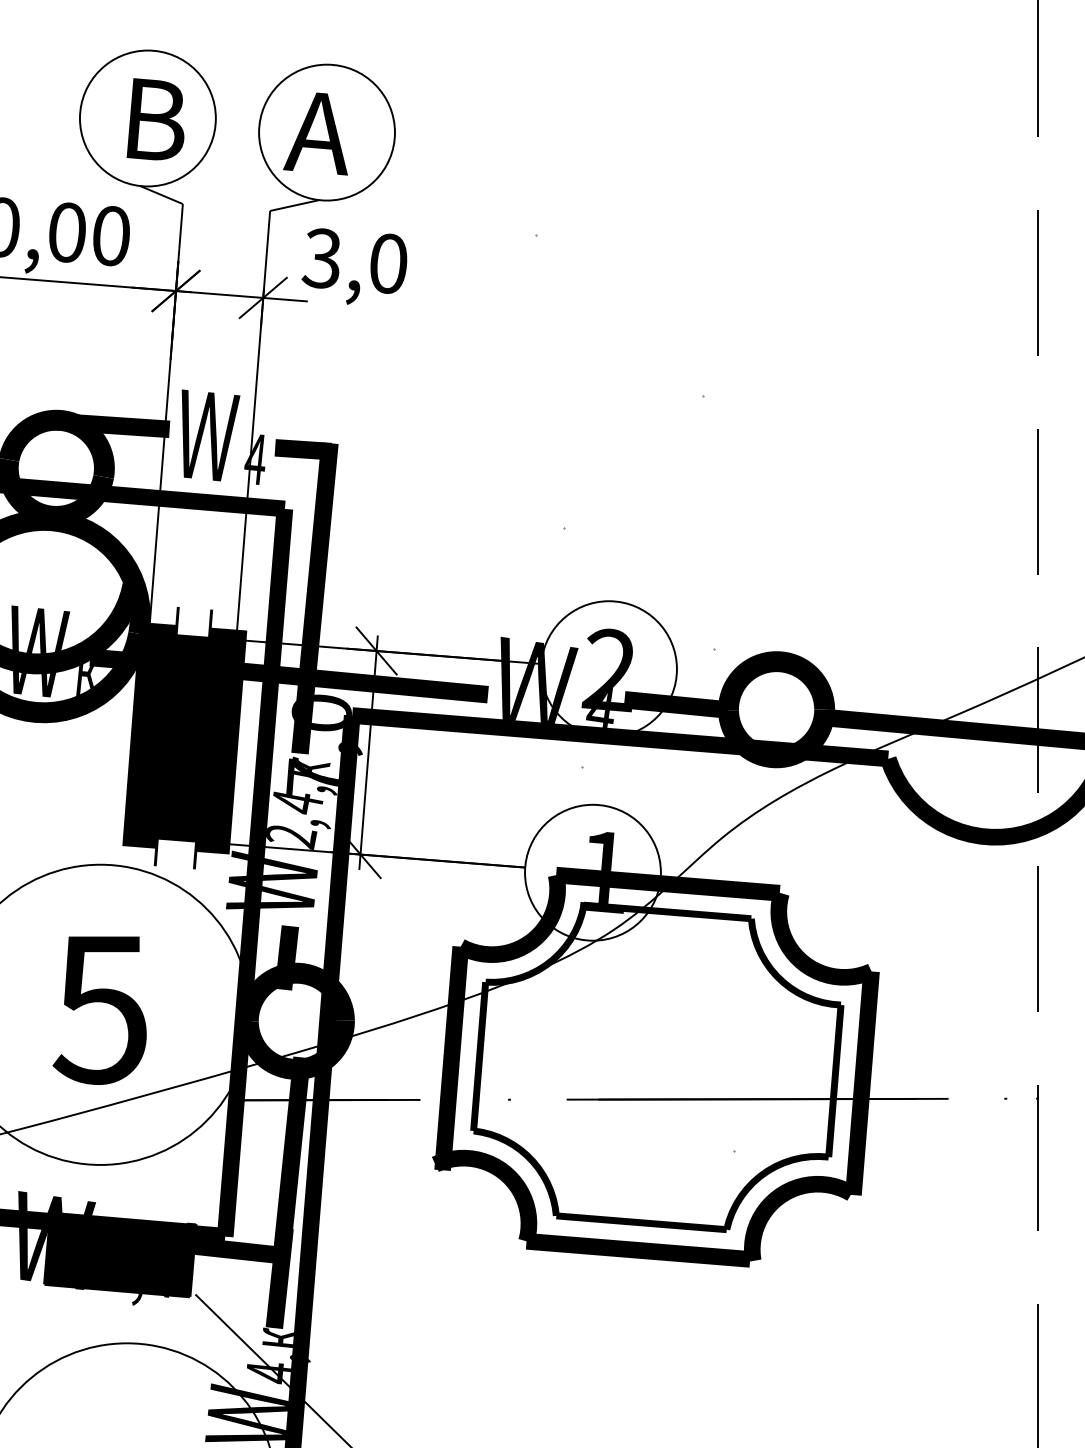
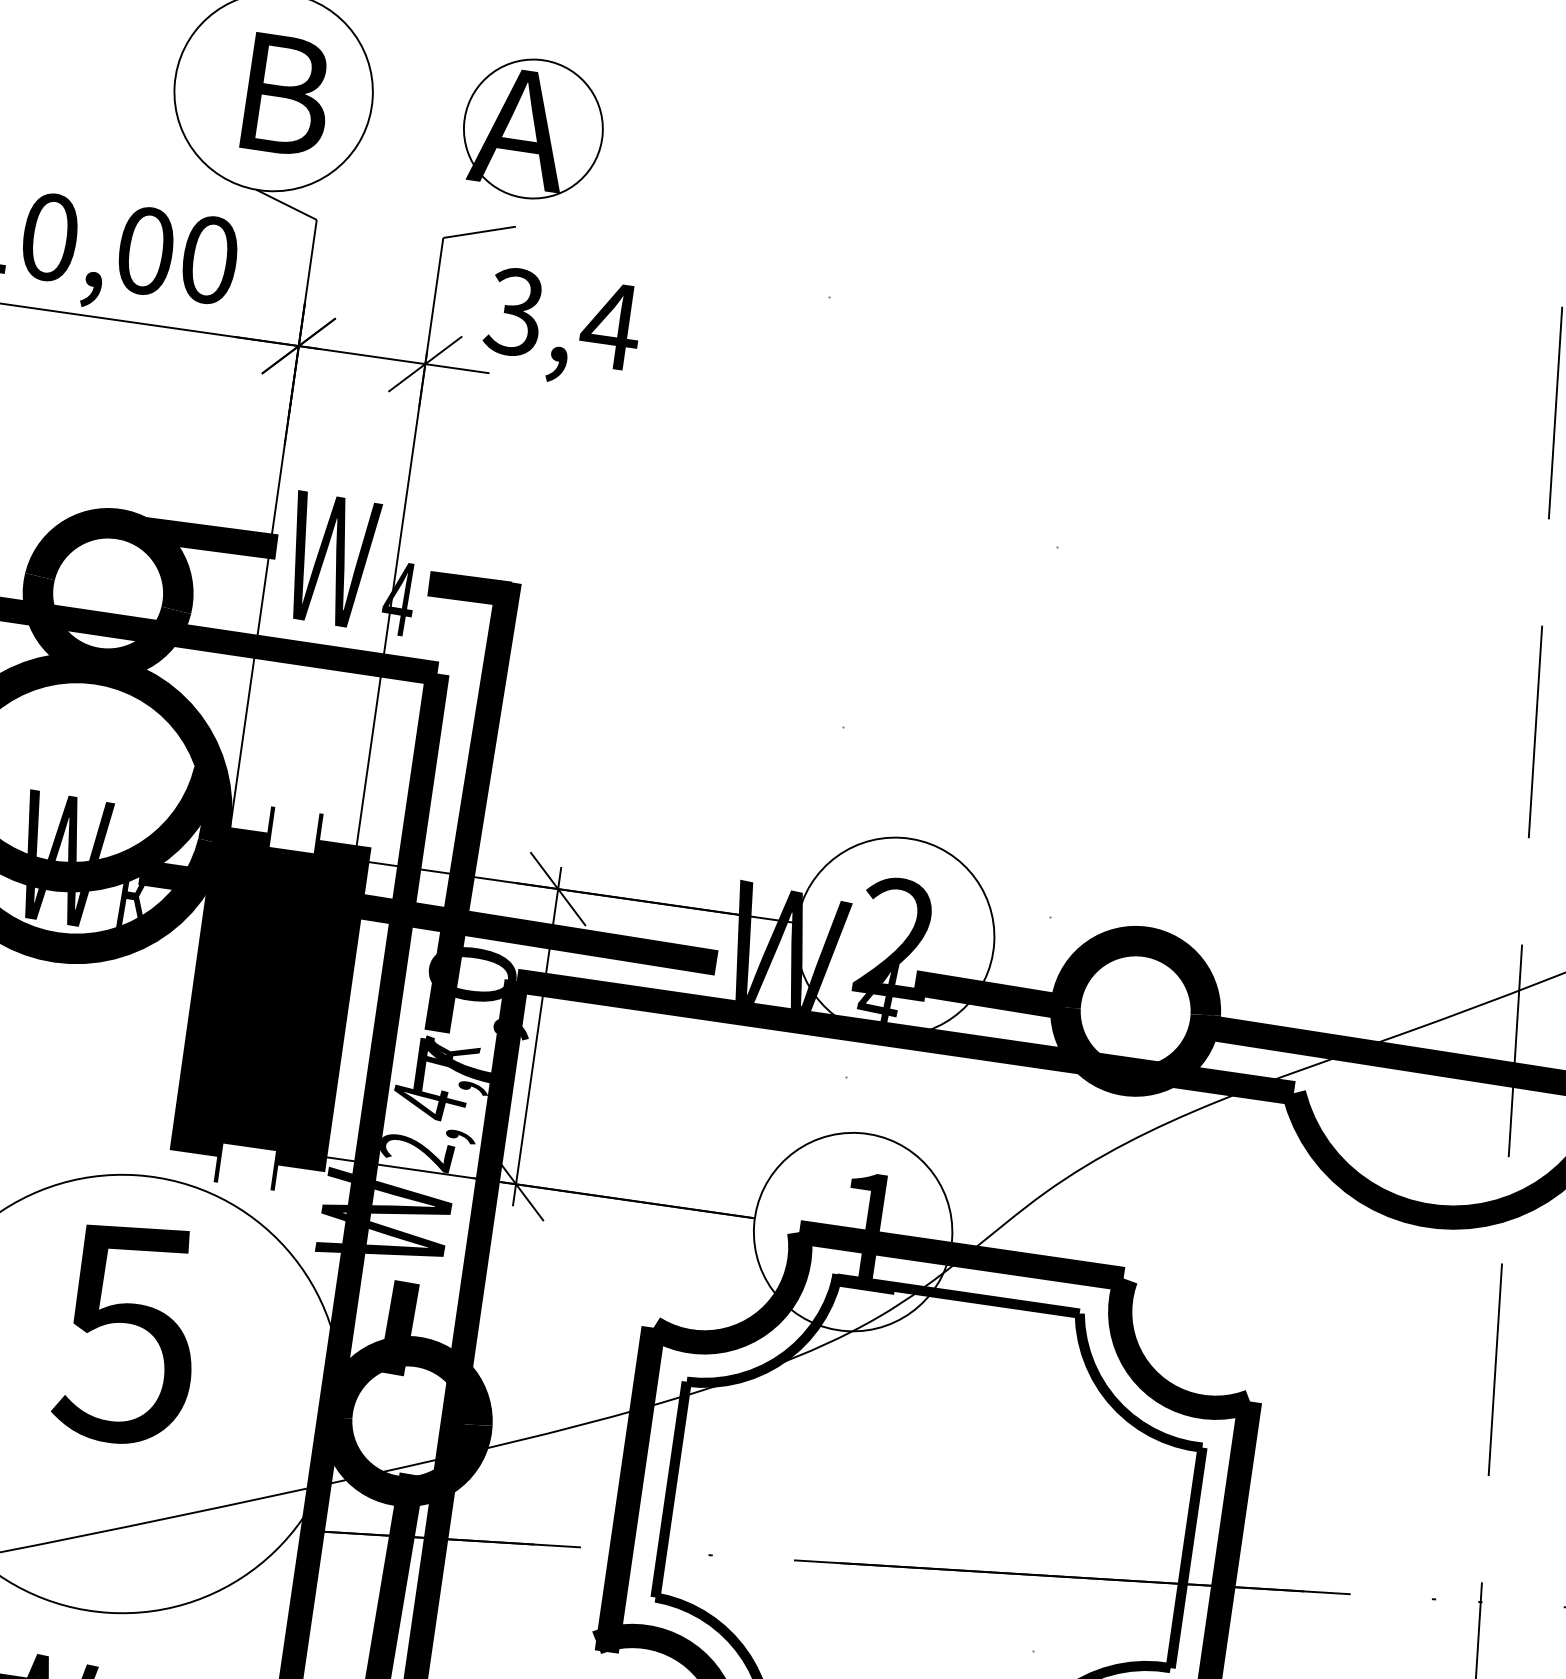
circle: (326, 132) -> (532, 128), size x0.7
text: (387, 263) -> (609, 325), 3,0 -> 3,4
text: (99, 1010) -> (124, 1335), moved

